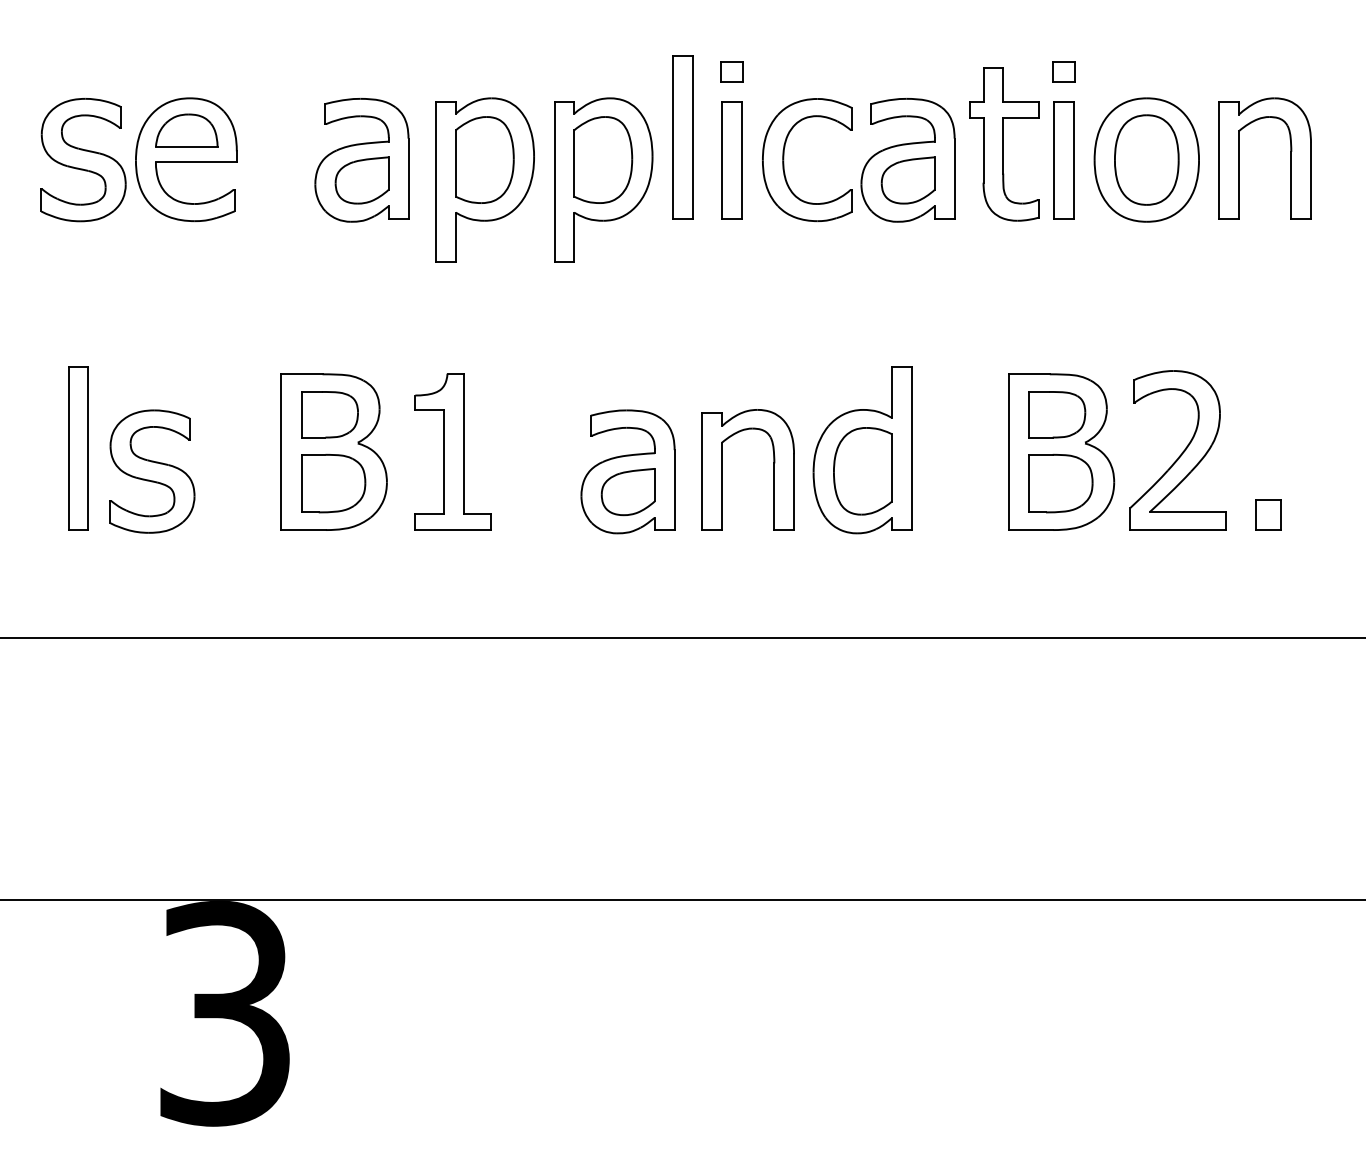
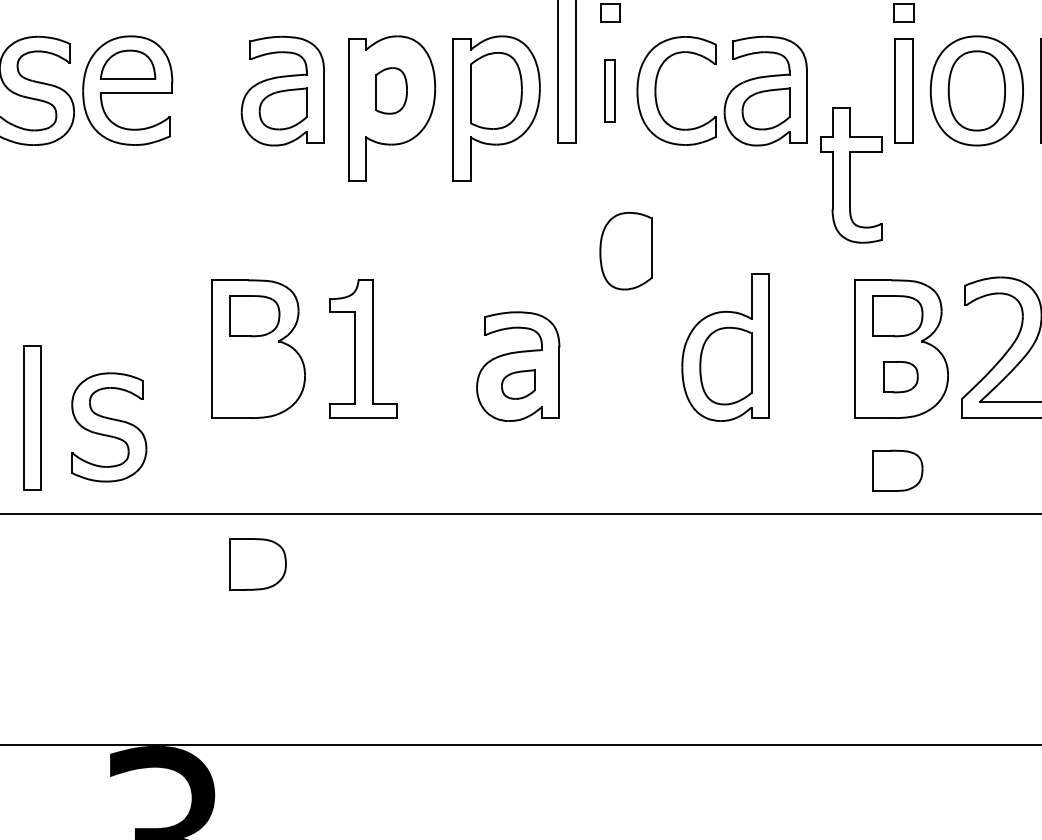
part: (1004, 144) -> (851, 175), moved
part: (484, 159) -> (391, 90), size x0.6
part: (731, 160) -> (609, 91), size x0.6
part: (749, 341) -> (625, 251), added
part: (78, 448) -> (32, 417), moved
part: (722, 469) -> (601, 364), removed
part: (152, 471) -> (109, 427), moved
part: (333, 483) -> (257, 564), moved
part: (1060, 483) -> (900, 376), size x0.6
part: (627, 492) -> (517, 384), size x0.7
part: (1057, 589) -> (897, 470), added

